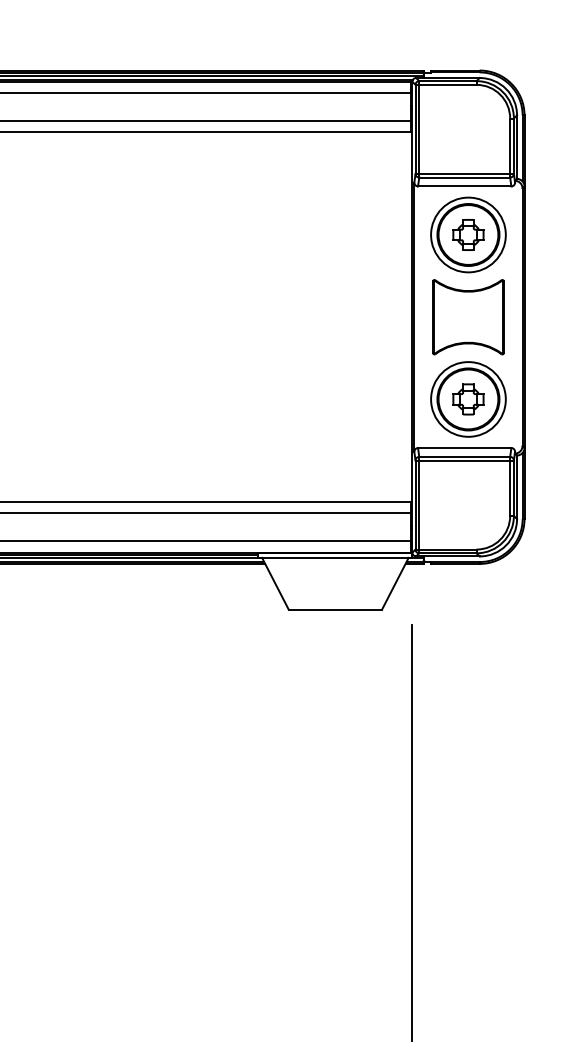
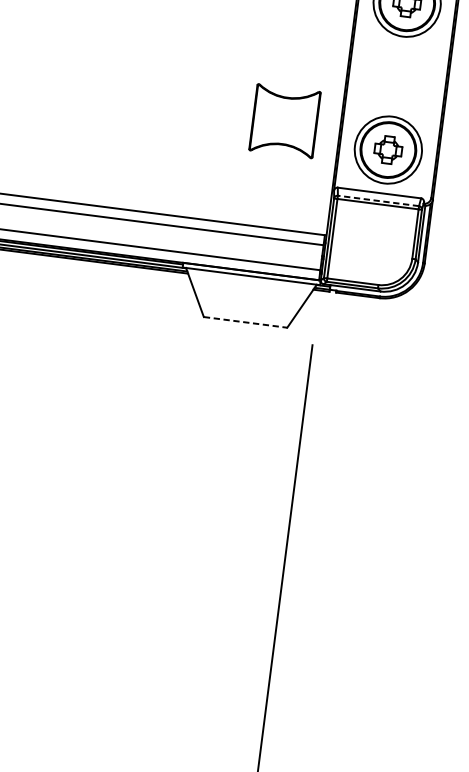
part: (468, 317) -> (285, 121), moved
line: (464, 456) -> (378, 200), solid -> dashed
line: (335, 609) -> (245, 322), solid -> dashed

